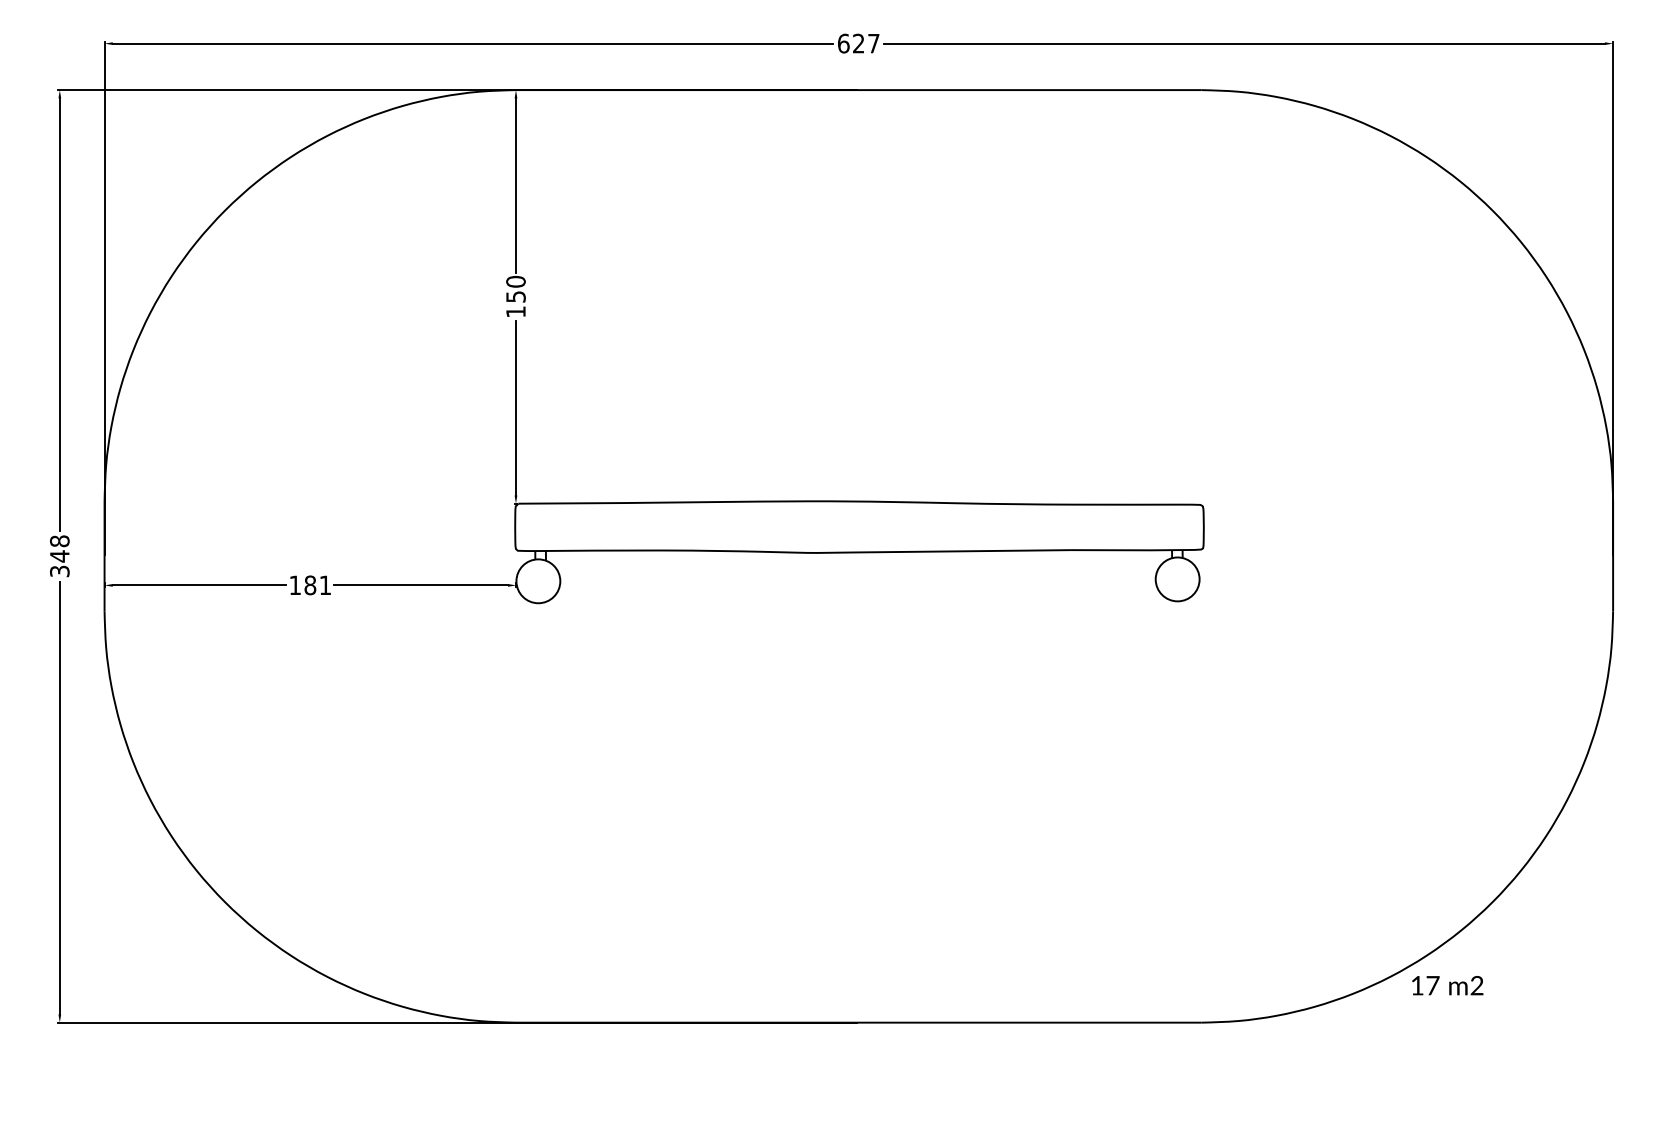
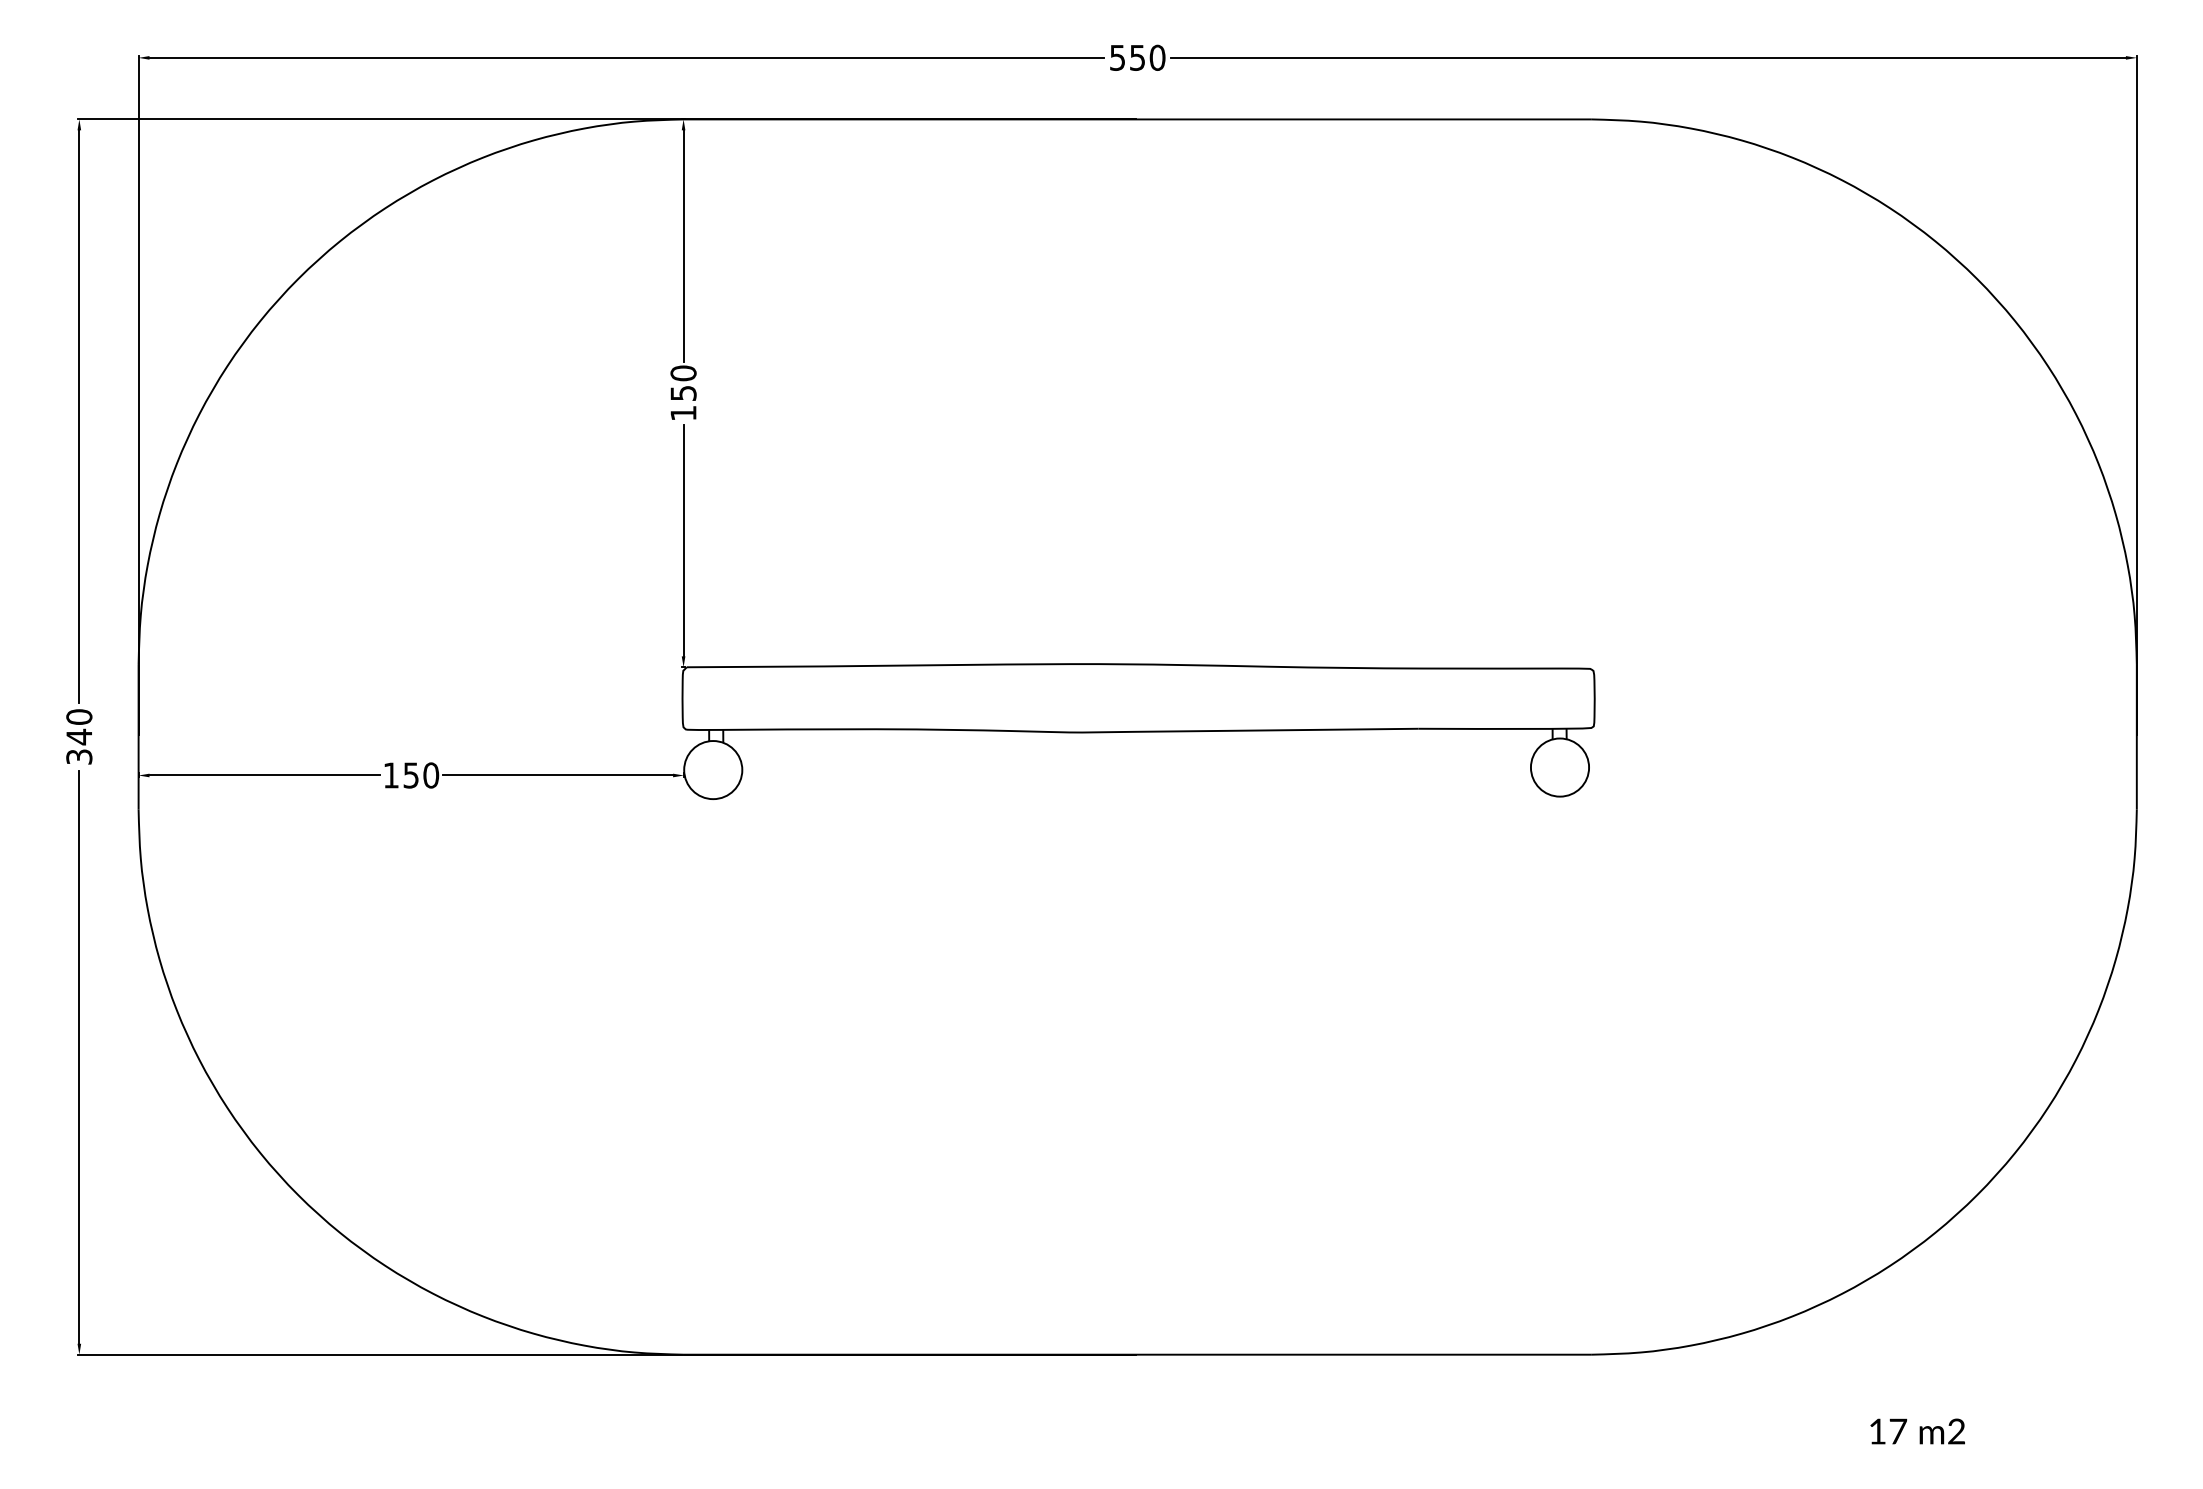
text: (858, 43) -> (1137, 57), 627 -> 550
text: (59, 541) -> (78, 717), 348 -> 340
text: (317, 585) -> (420, 775), 181 -> 150
text: (1447, 985) -> (1917, 1431), moved

